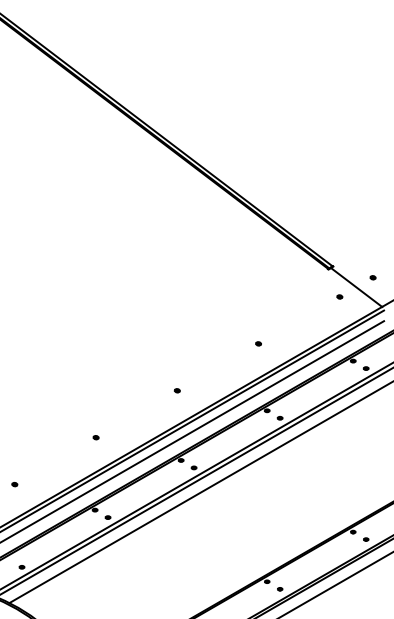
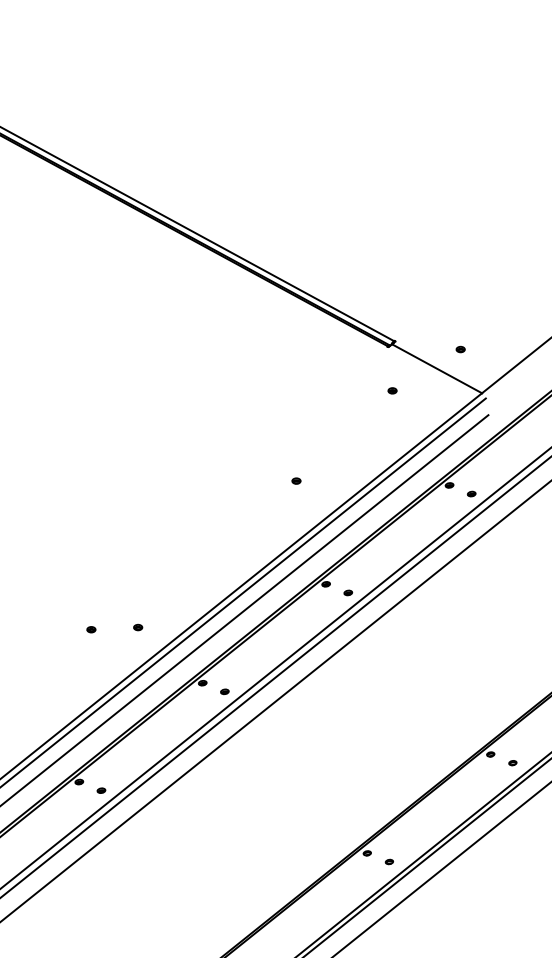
part: (339, 296) -> (391, 390), moved
part: (176, 390) -> (136, 627), moved
part: (95, 437) -> (90, 629), moved

